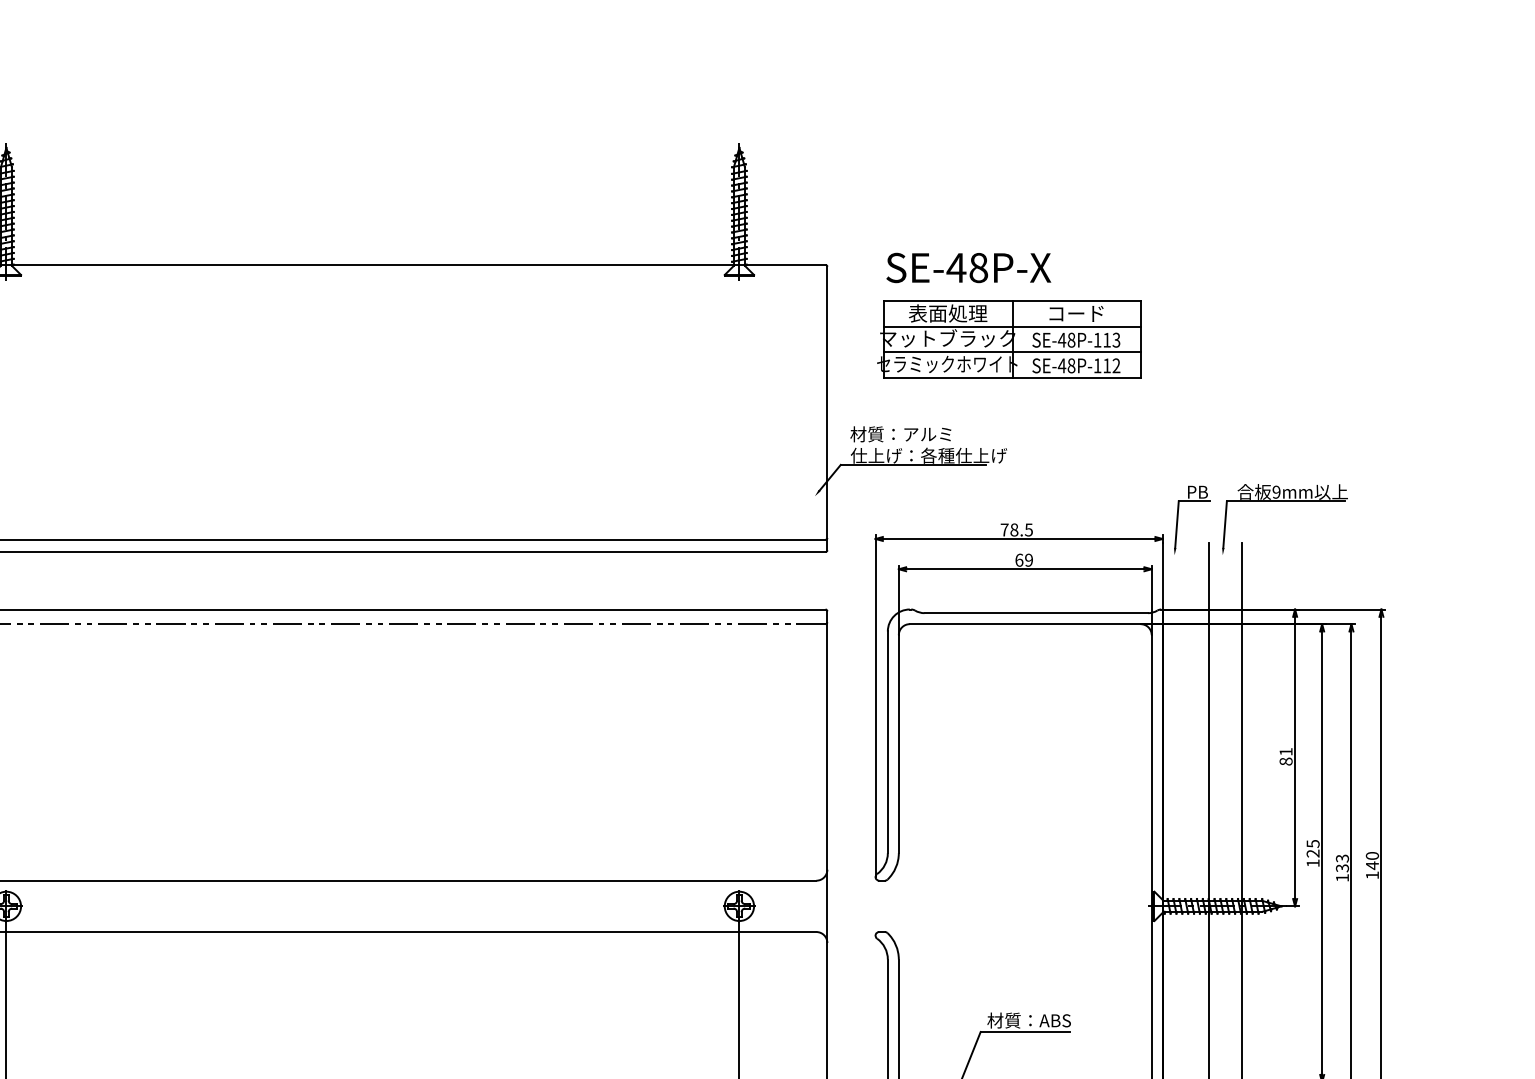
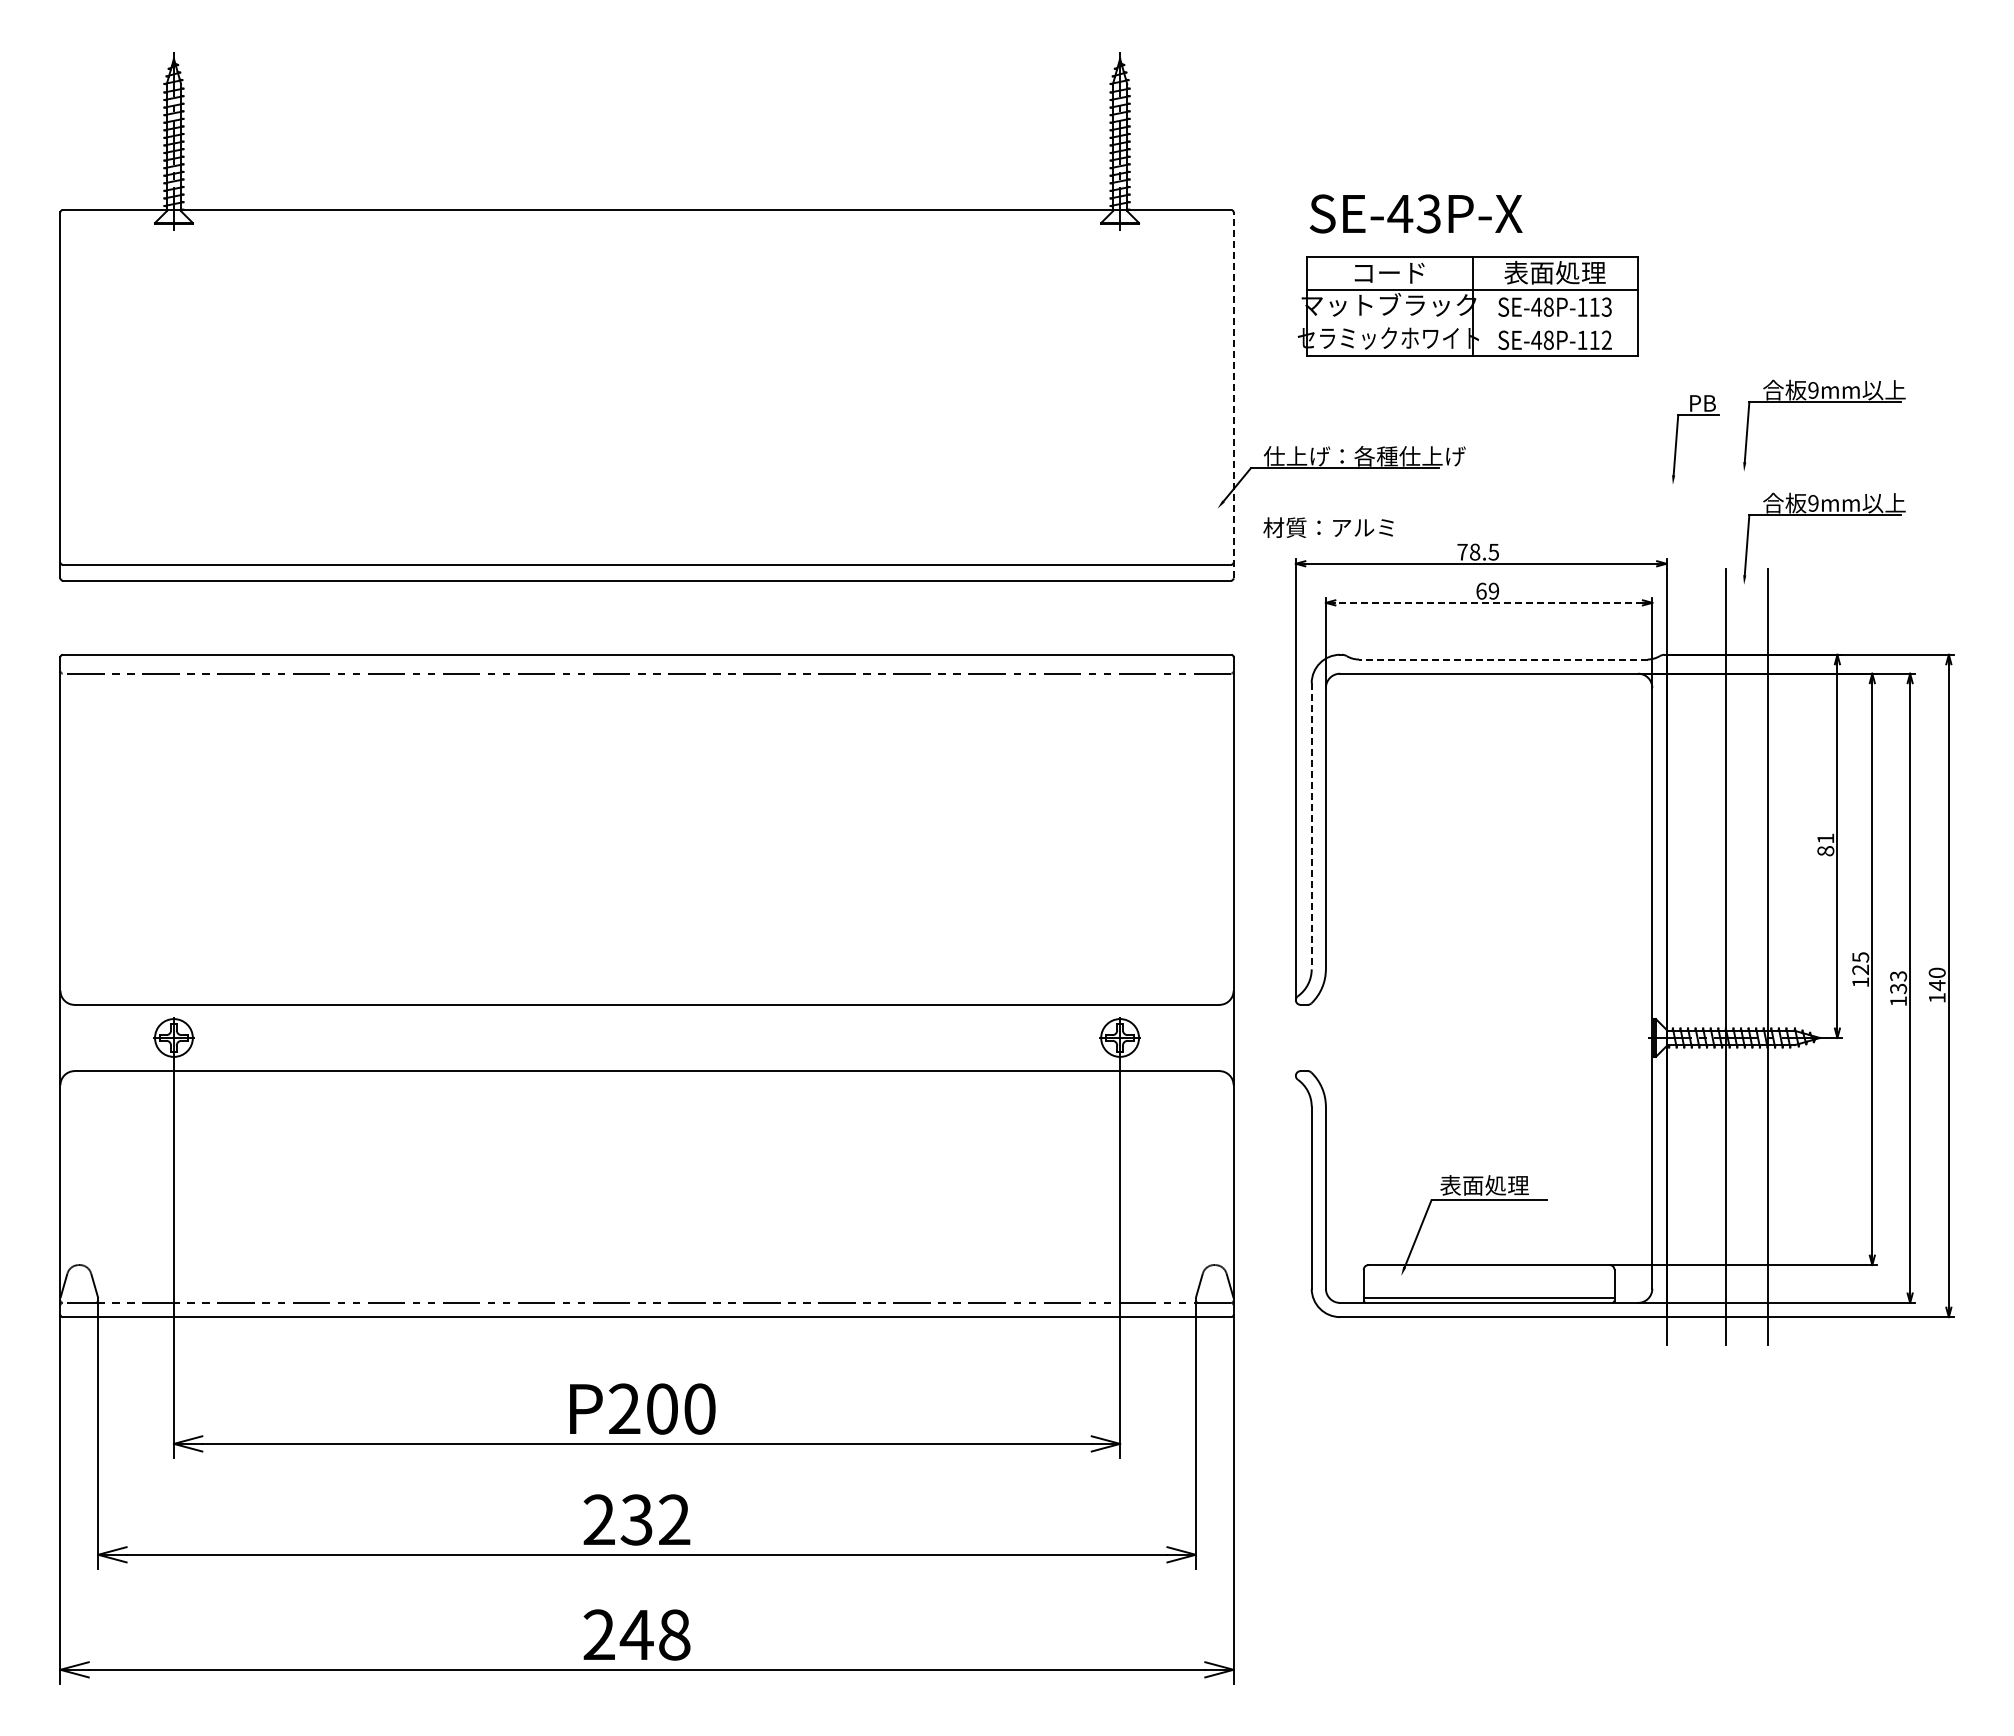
text: (978, 267) -> (1428, 213), SE-48P-X -> SE-43P-X
text: (948, 313) -> (1389, 272), 表面処理 -> コード
text: (1075, 313) -> (1554, 272), コード -> 表面処理
line: (1012, 352) -> (1472, 322), removed
line: (827, 408) -> (1233, 395), solid -> dashed
part: (1285, 414) -> (1824, 402), added
text: (900, 434) -> (1328, 527), moved
part: (1178, 520) -> (1677, 439), moved
line: (1025, 568) -> (1489, 602), solid -> dashed
line: (1035, 613) -> (1502, 659), solid -> dashed
line: (887, 742) -> (1311, 826), solid -> dashed
text: (1029, 1020) -> (1494, 1185), 材質：ABS -> 表面処理

